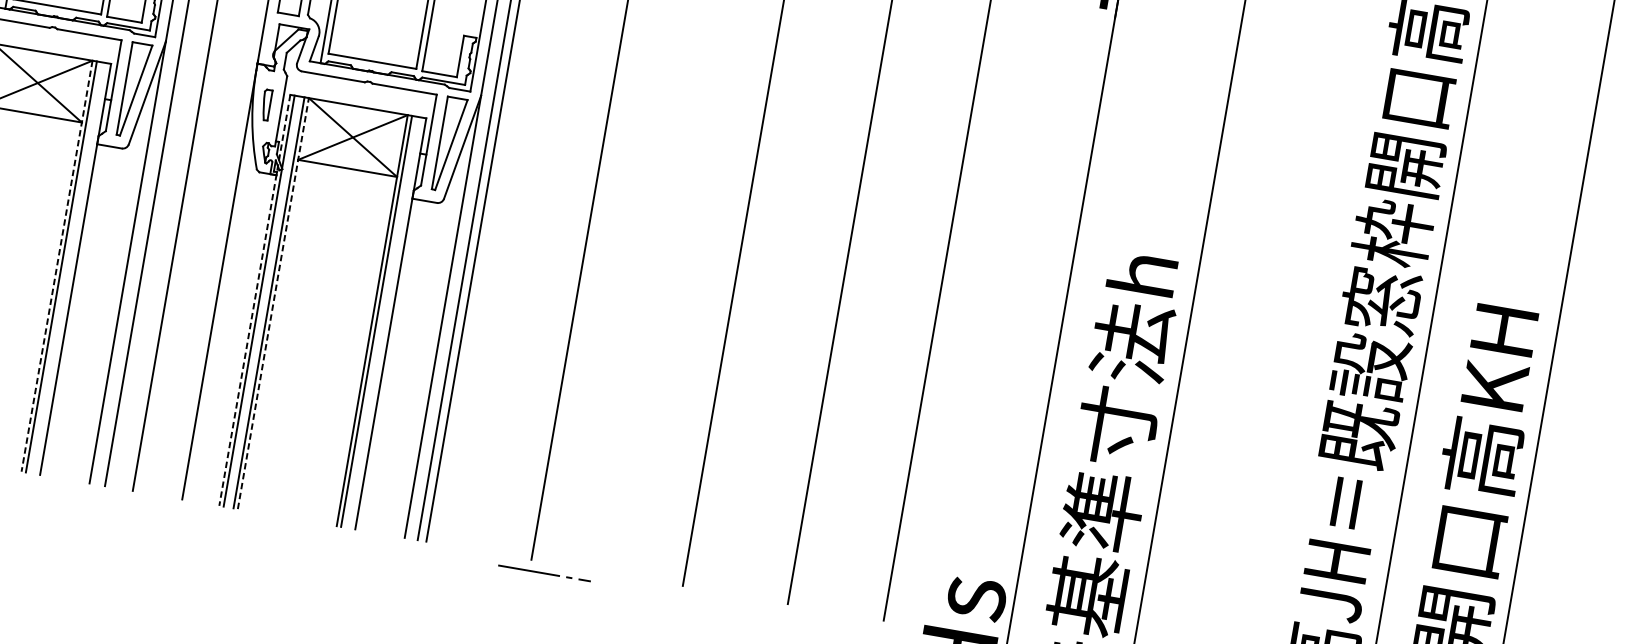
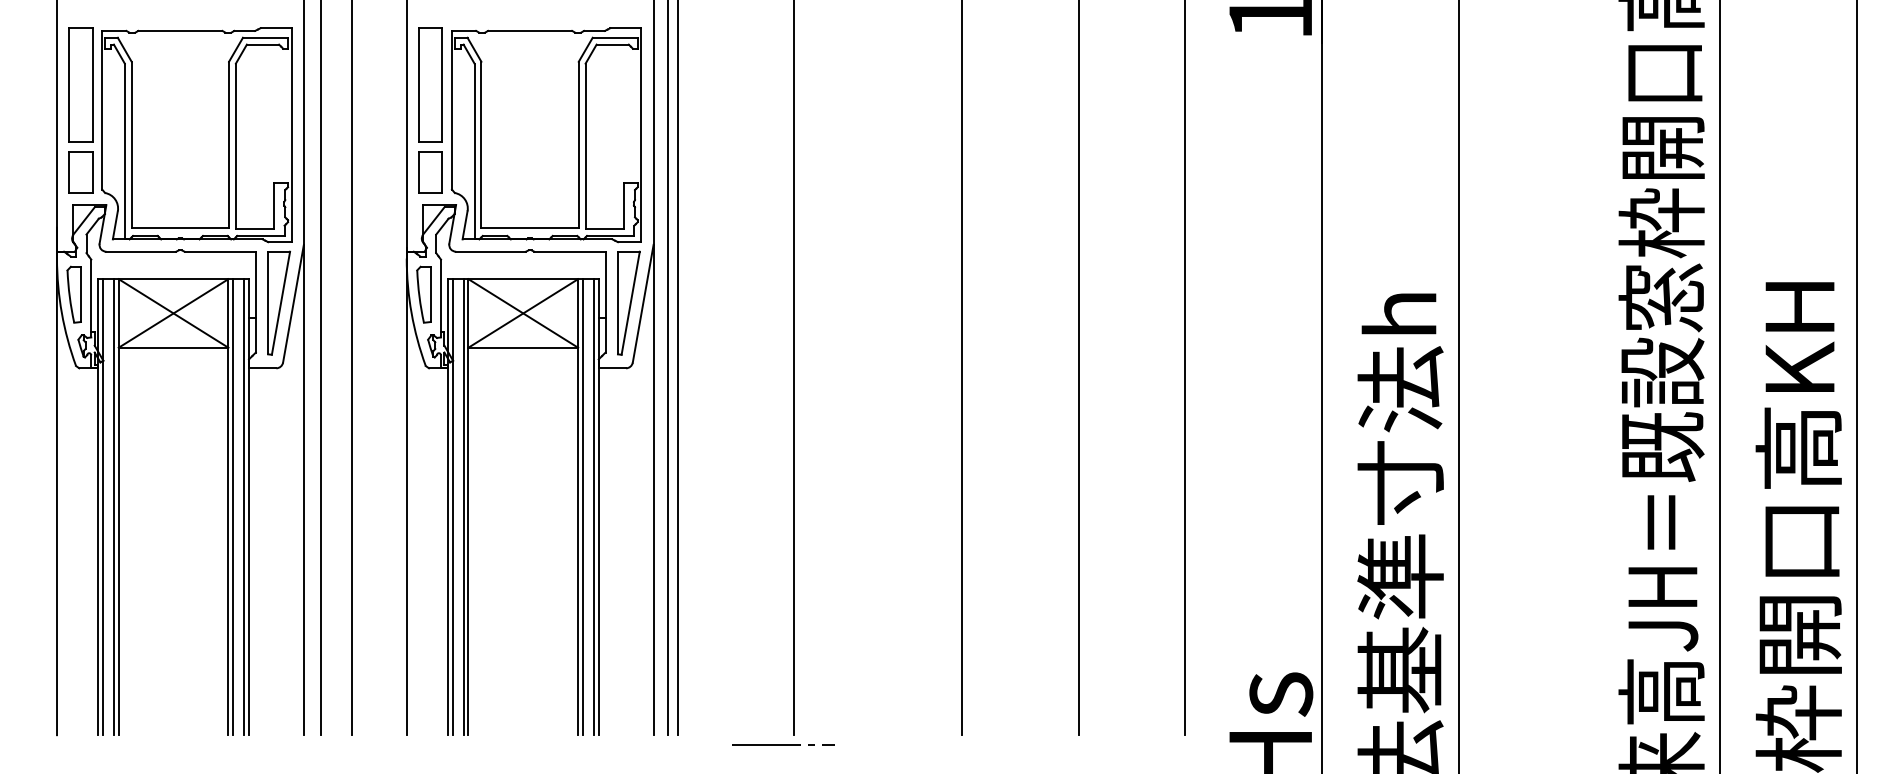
part: (265, 104) -> (423, 294), size x1.67
line: (57, 266) -> (228, 507), dashed -> solid
line: (71, 269) -> (244, 507), added
line: (254, 300) -> (447, 507), dashed -> solid
line: (273, 302) -> (468, 506), dashed -> solid
line: (386, 323) -> (593, 507), added
line: (544, 572) -> (783, 744), moved

